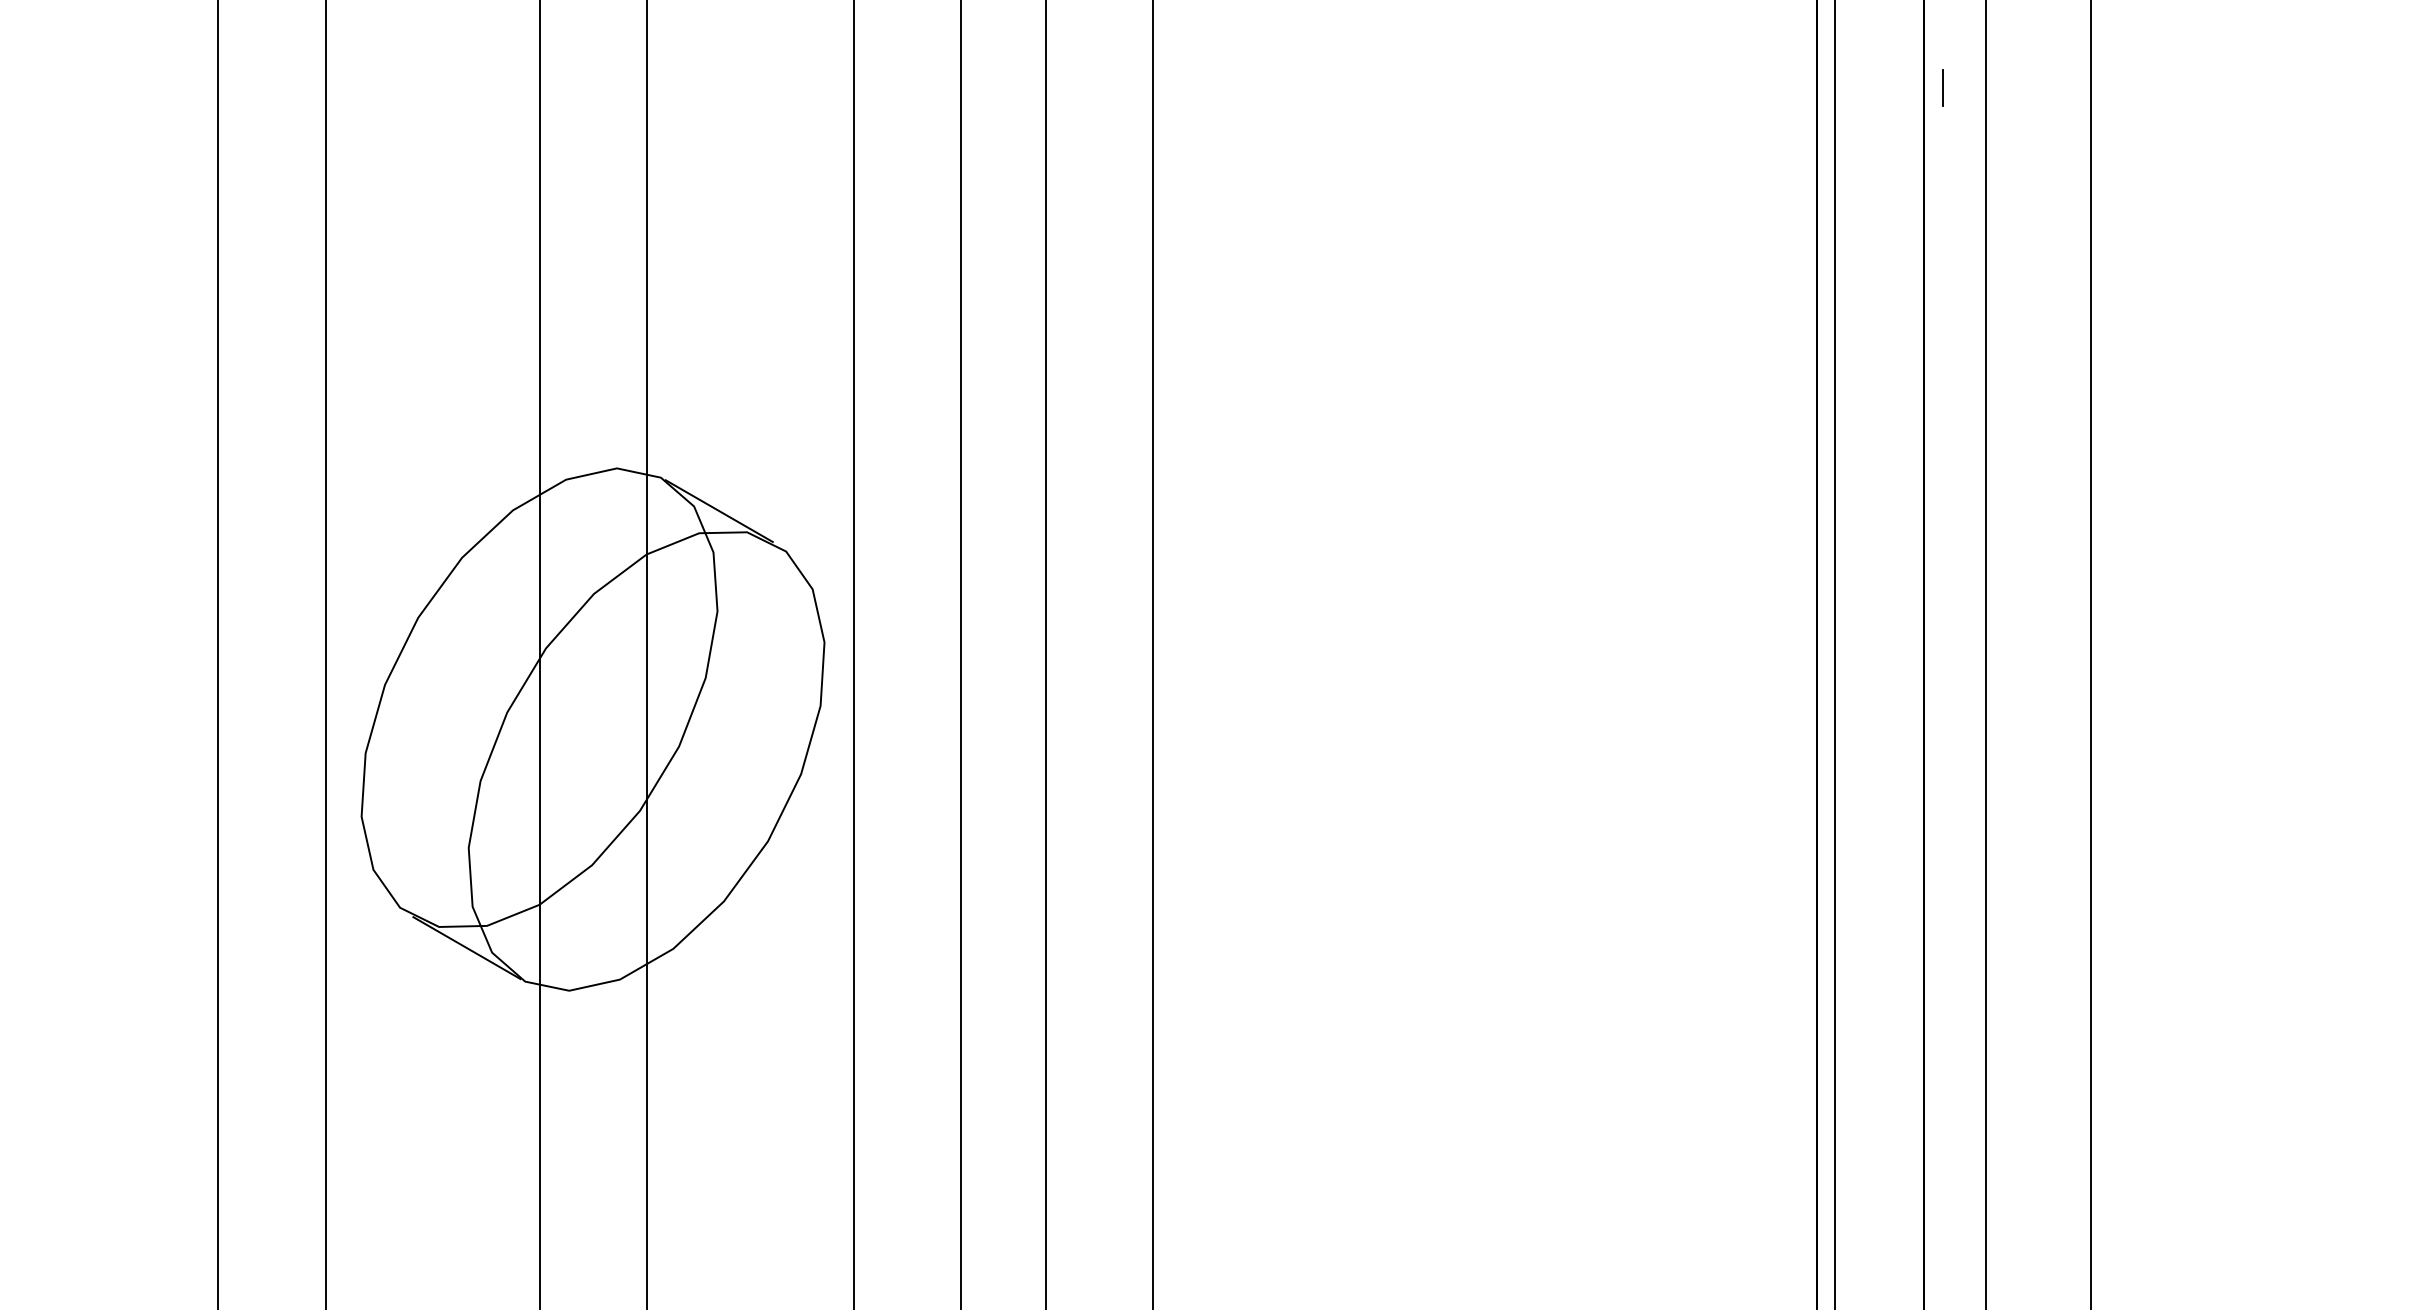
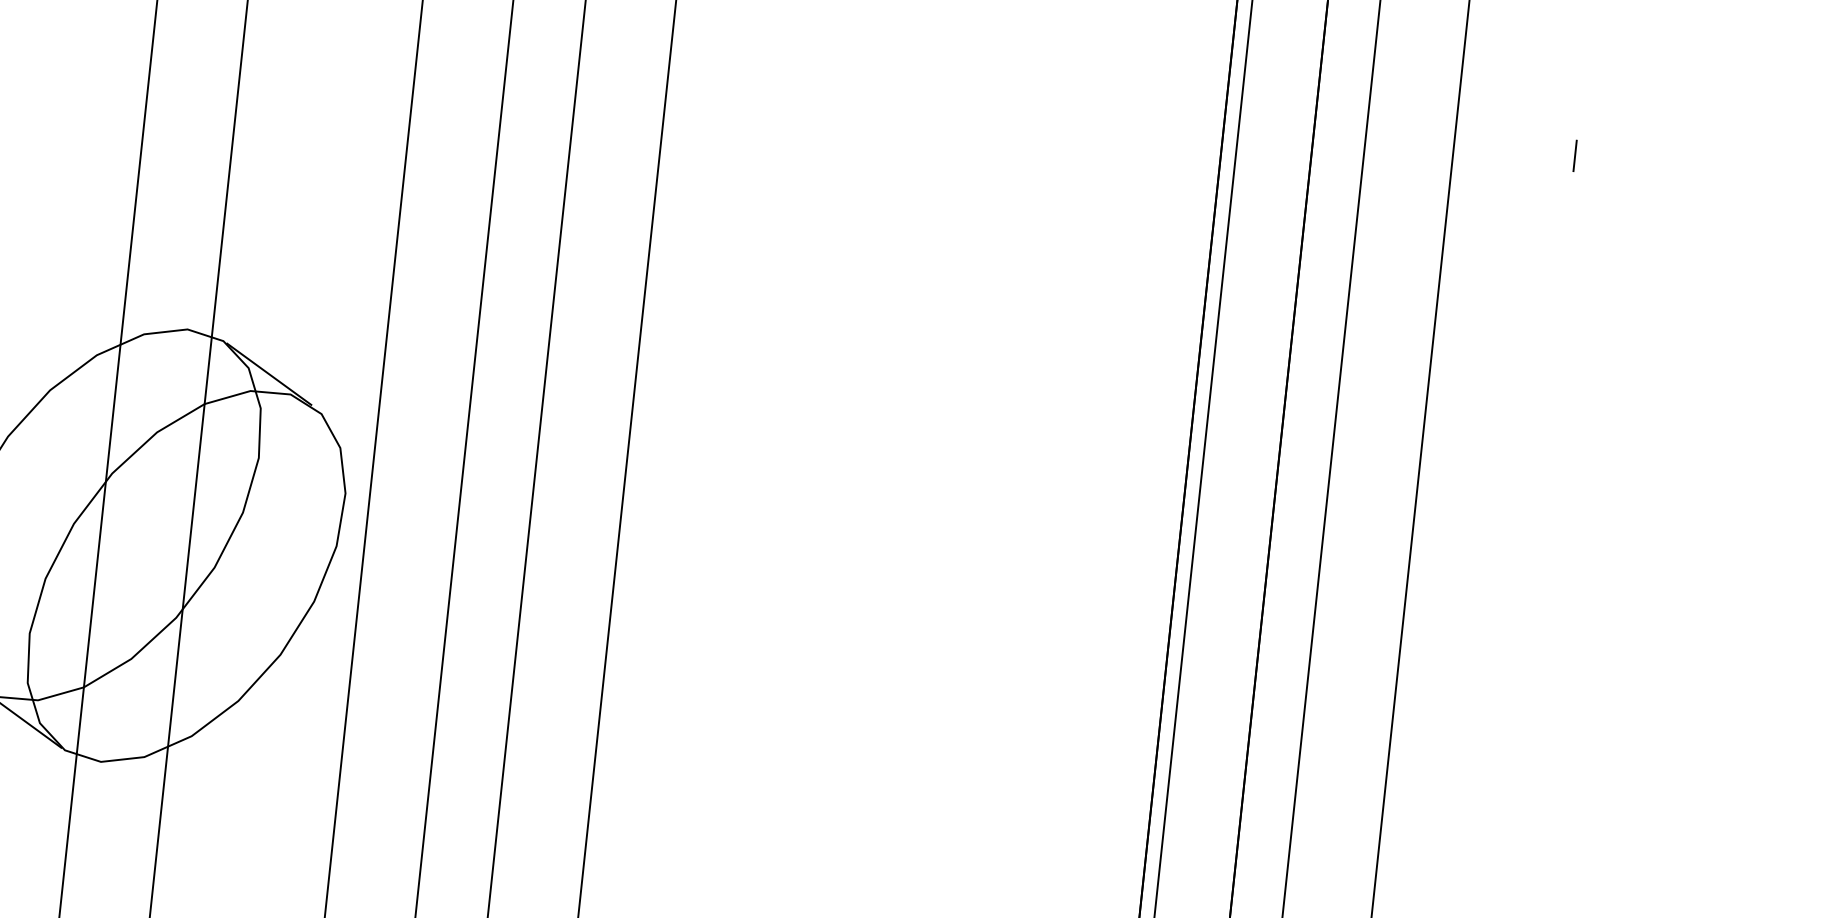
line: (1942, 87) -> (1574, 155), moved

